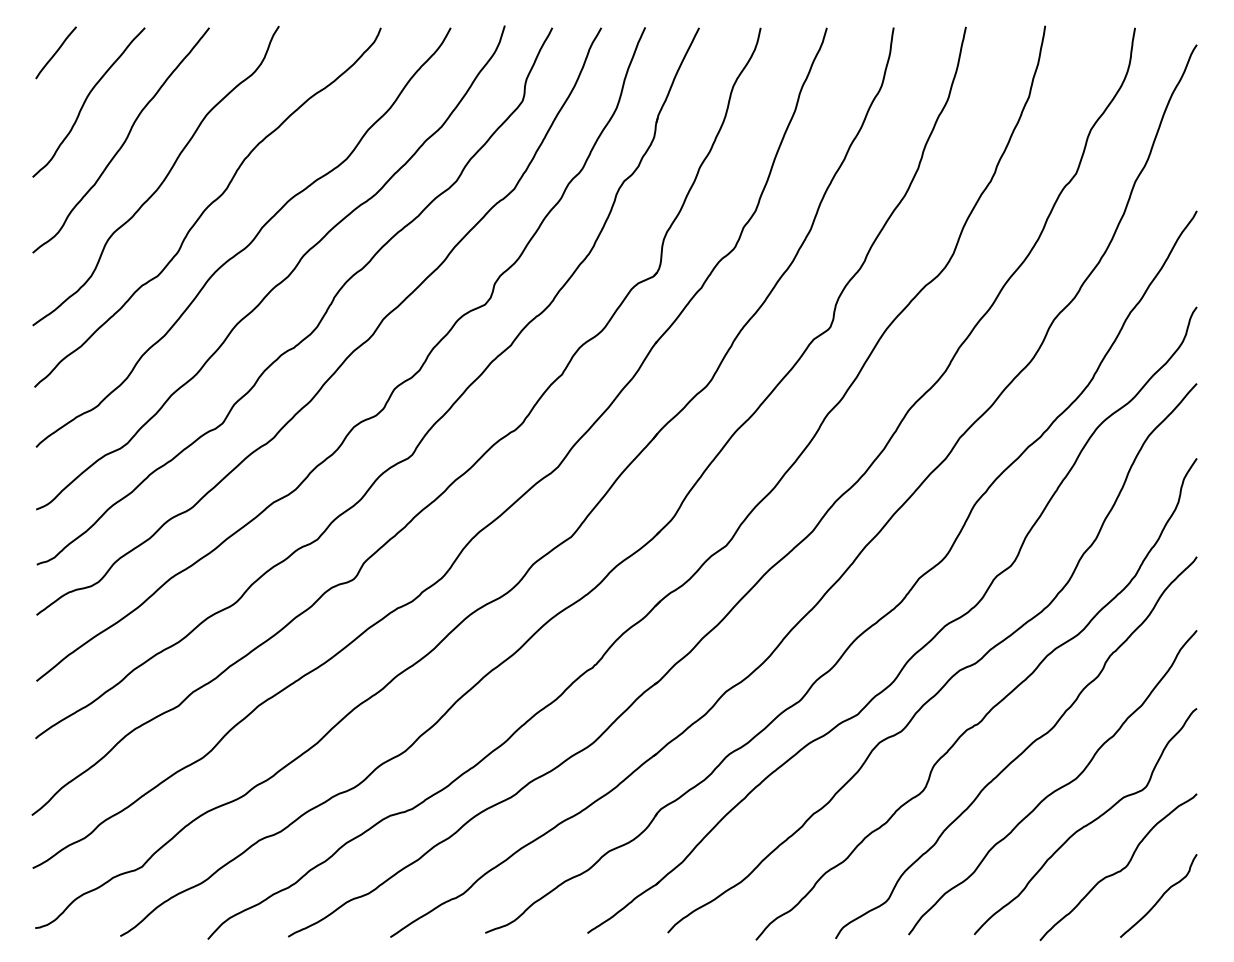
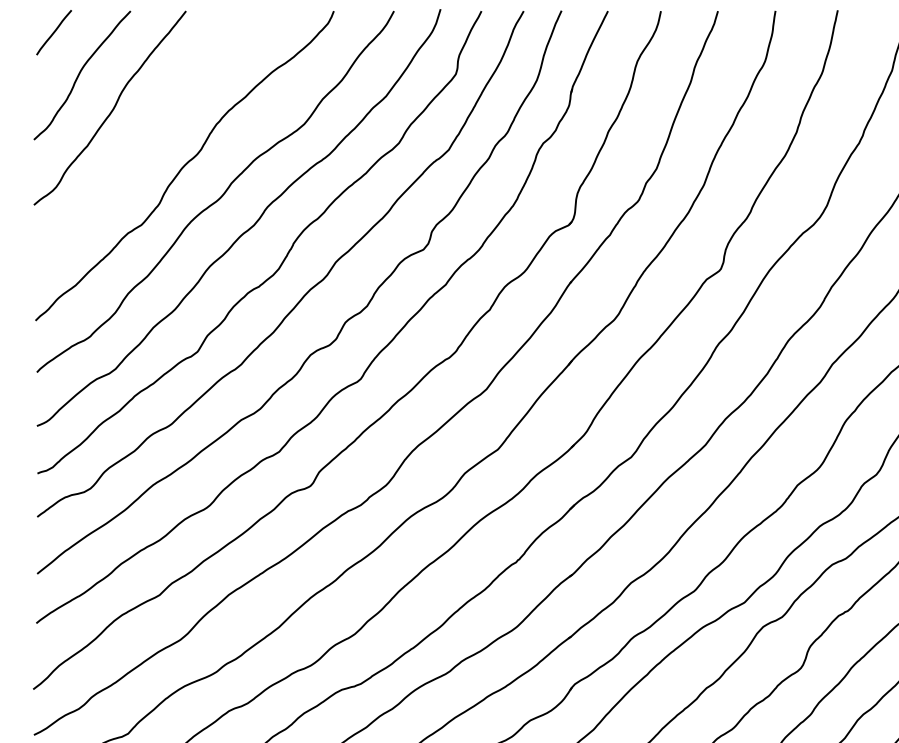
curve: (162, 180) -> (145, 142), removed

